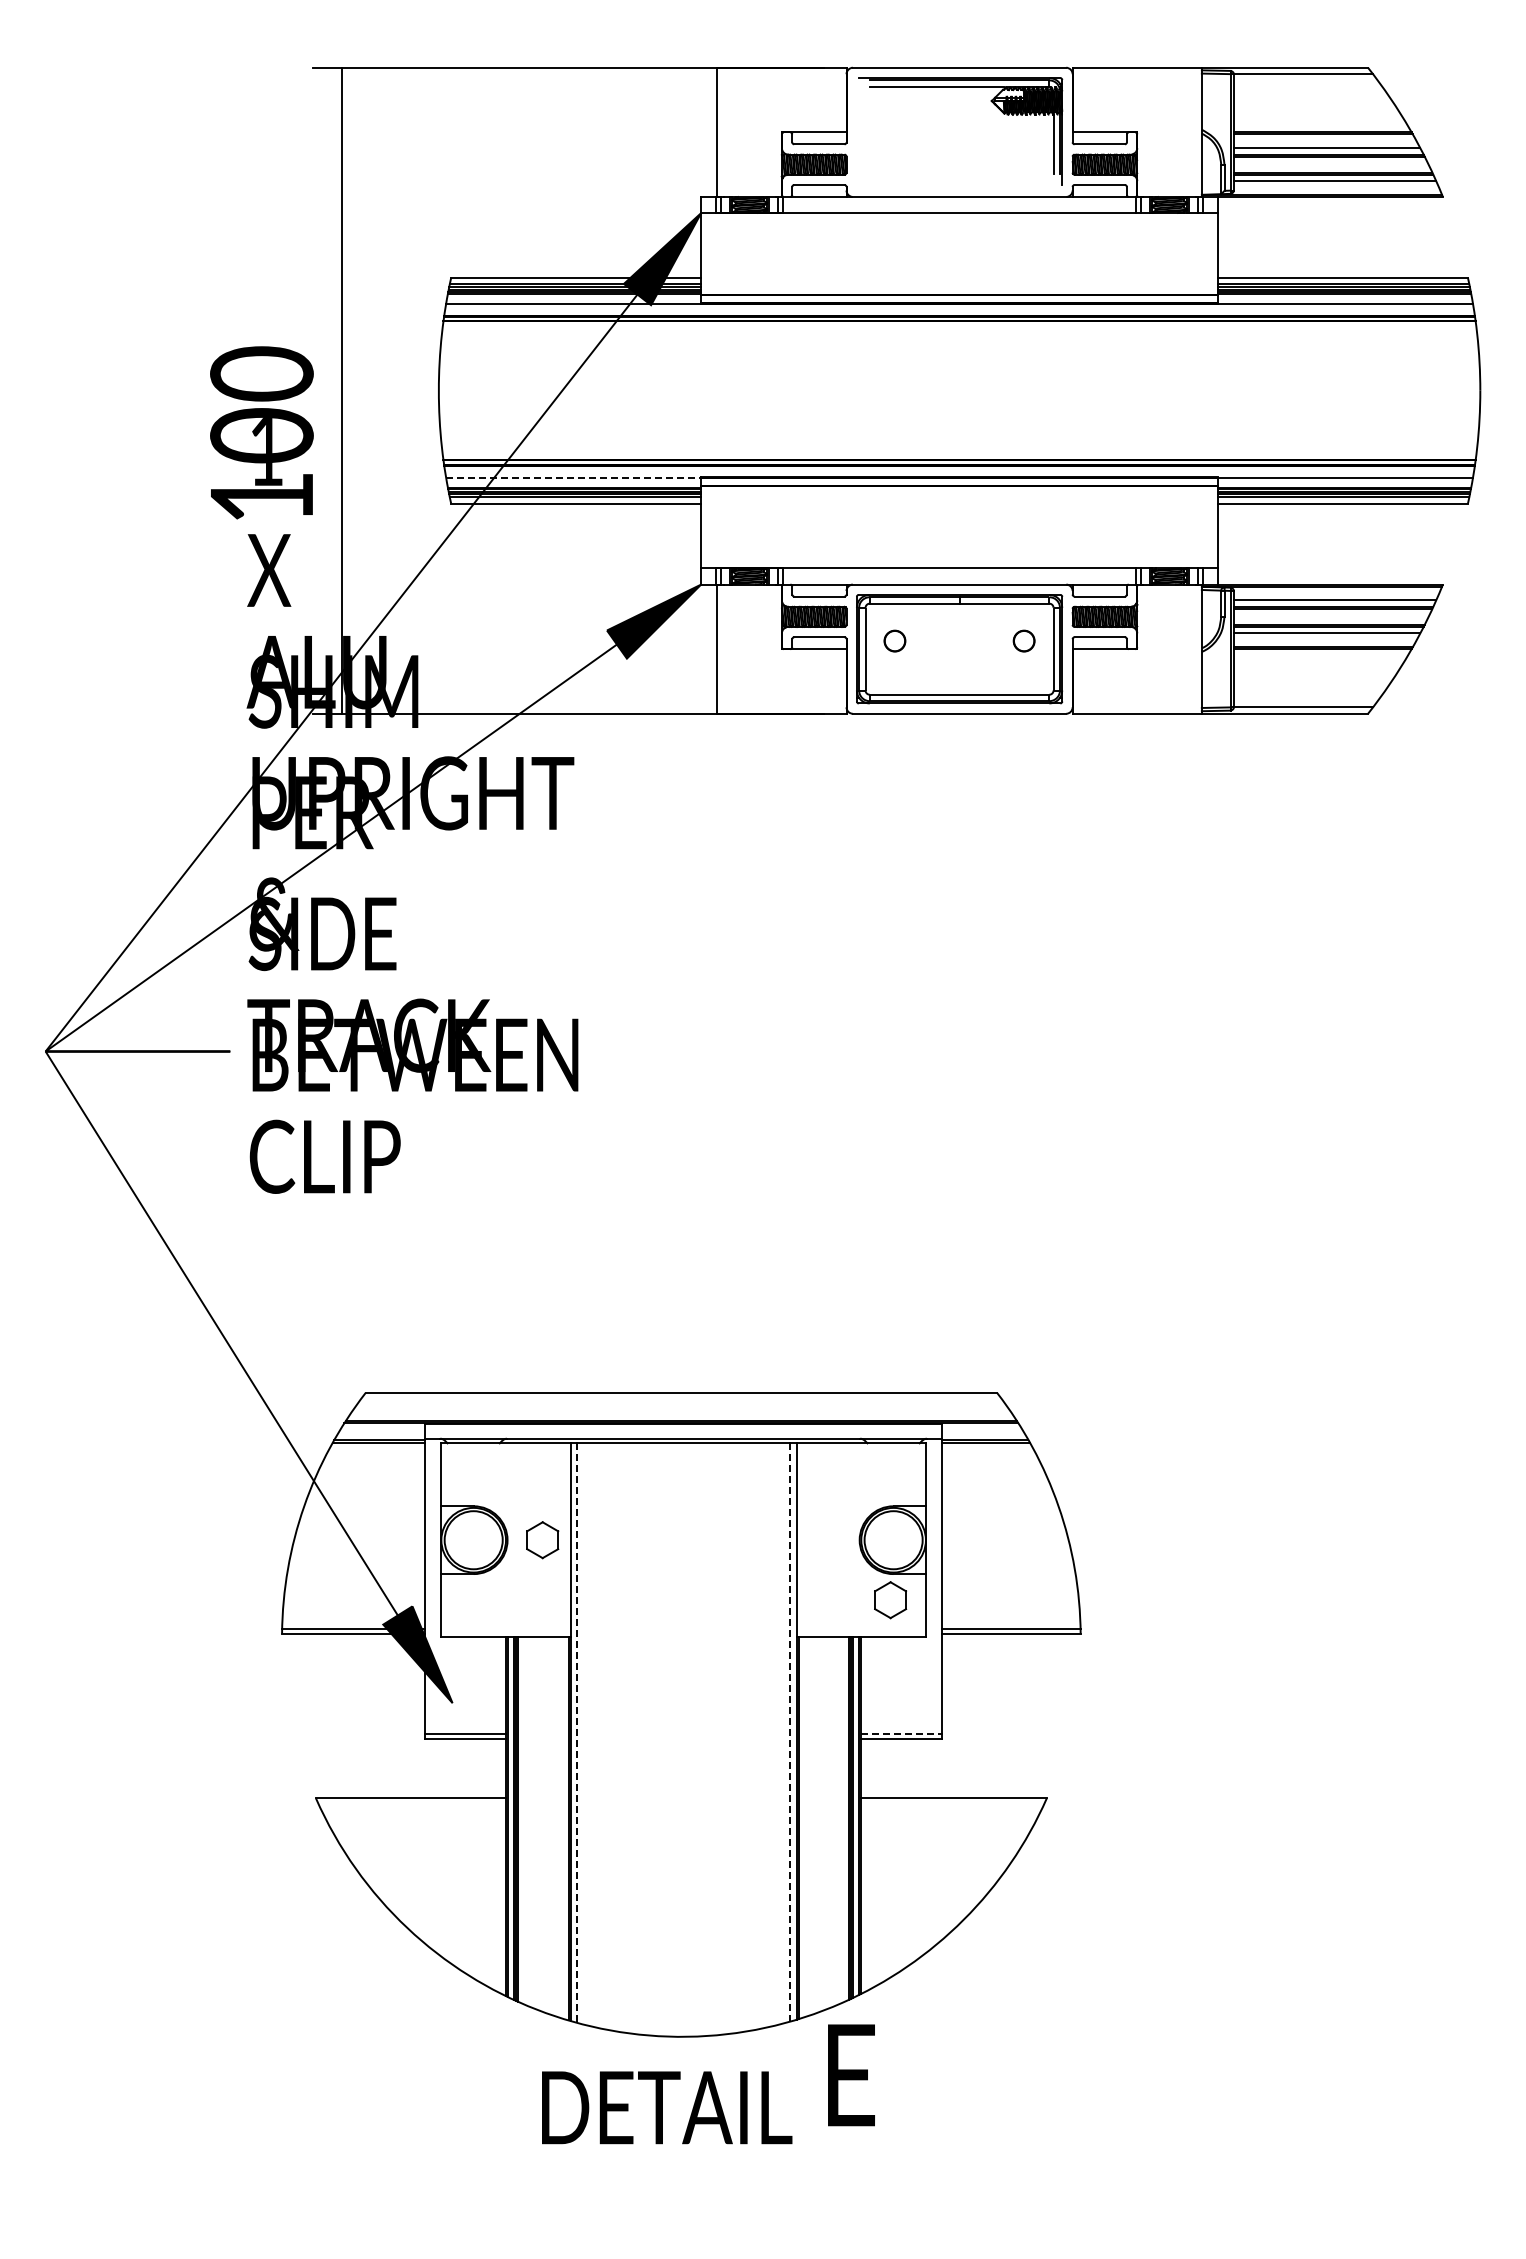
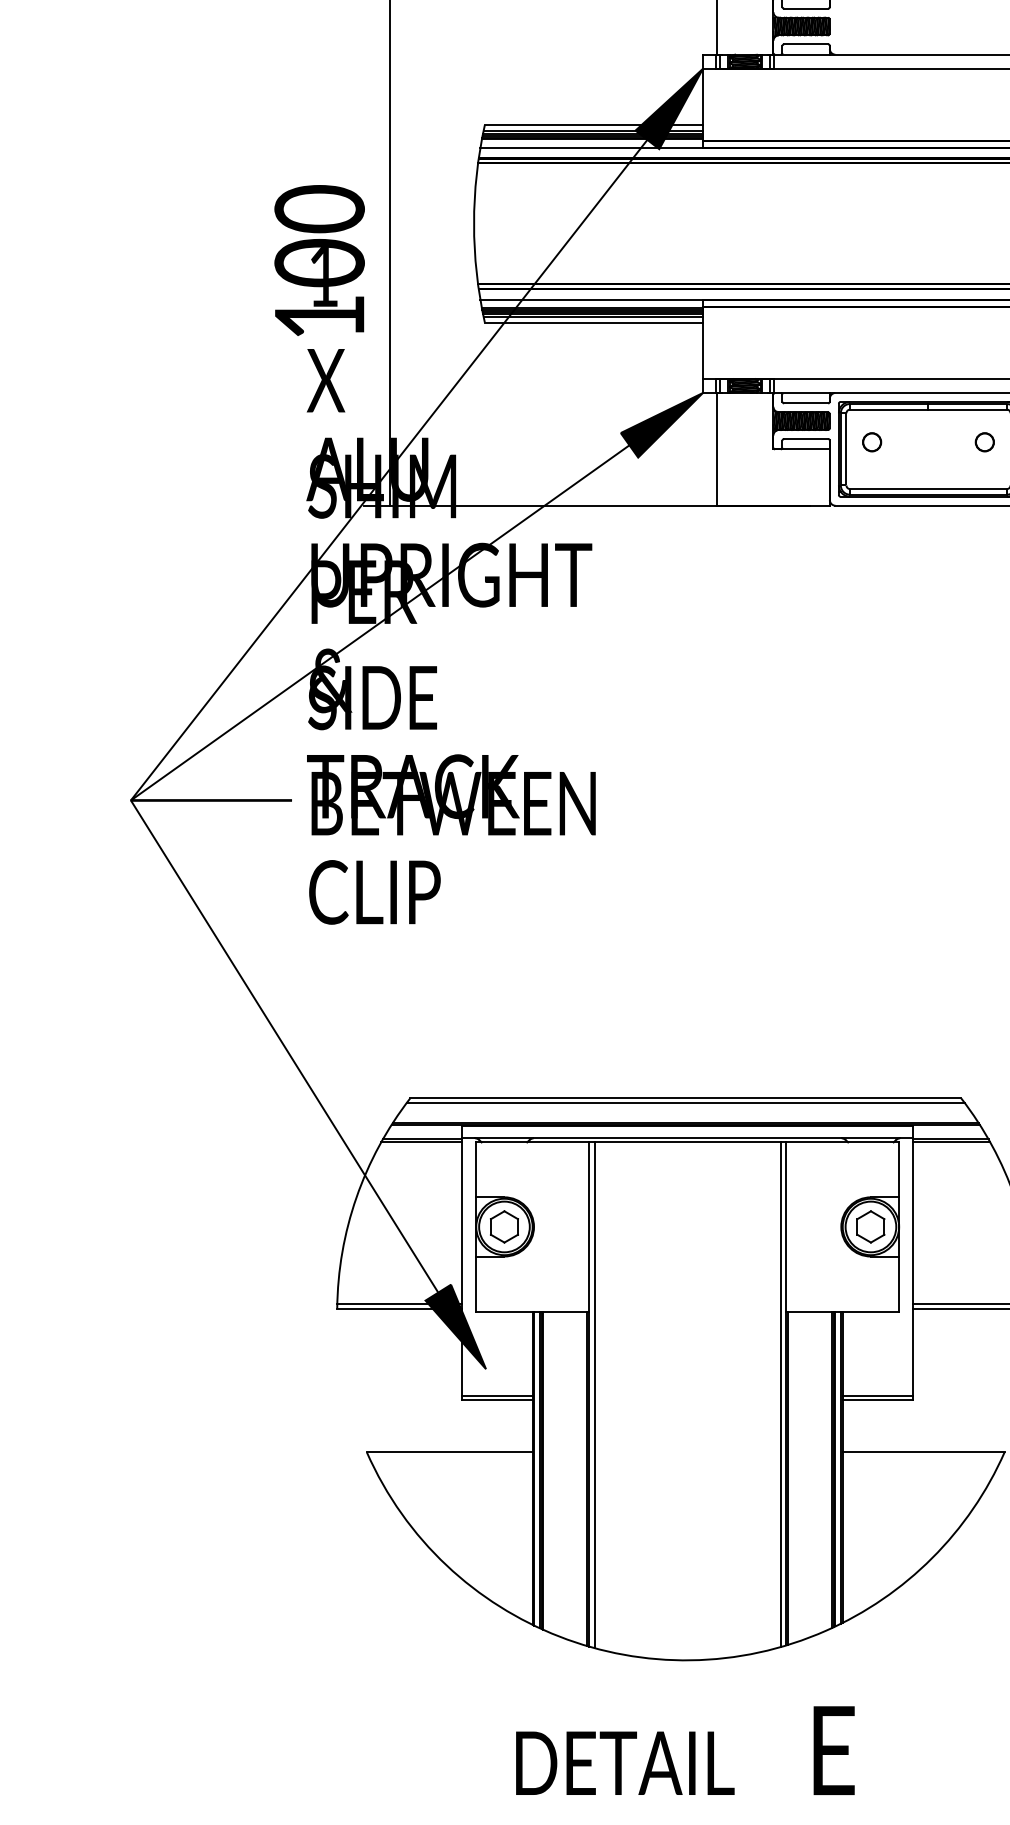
line: (573, 477) -> (591, 299), dashed -> solid
line: (680, 1397) -> (684, 1102), added
part: (542, 1540) -> (504, 1227), moved
part: (890, 1600) -> (870, 1227), moved
line: (790, 1732) -> (780, 1394), dashed -> solid
line: (577, 1733) -> (595, 1395), dashed -> solid
line: (902, 1733) -> (878, 1395), dashed -> solid
text: (851, 2075) -> (834, 1750), moved
text: (667, 2107) -> (625, 1763), moved

